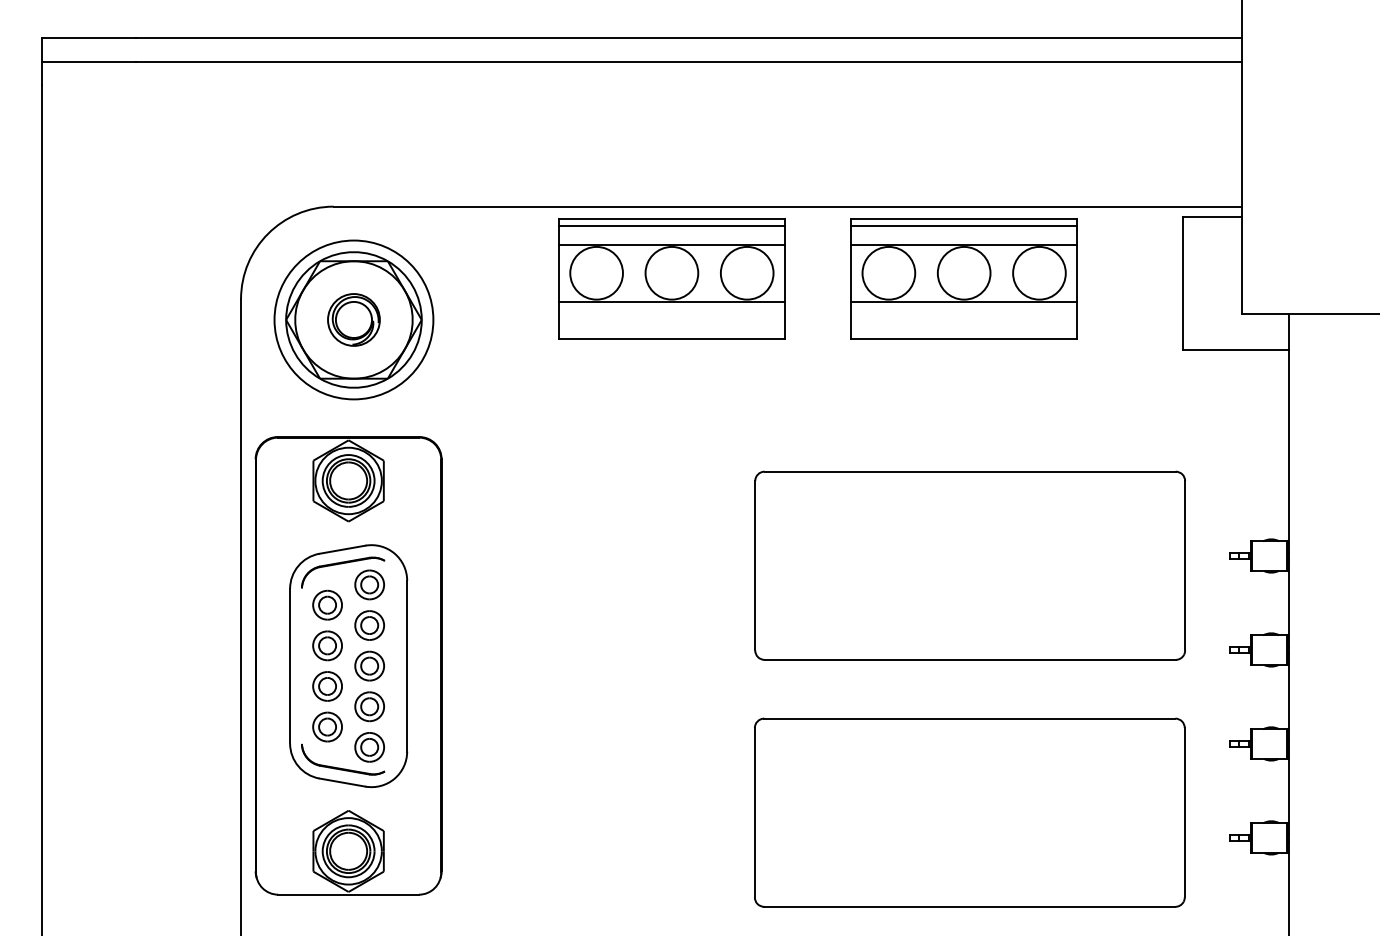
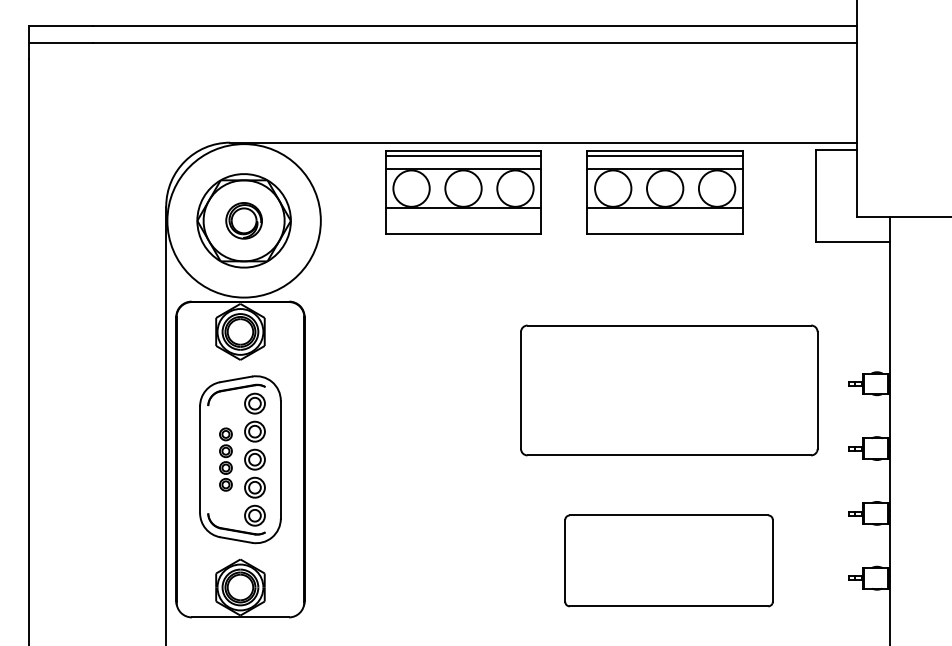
circle: (353, 319) -> (243, 220), size x1.4
part: (326, 665) -> (225, 459), size x0.6
part: (968, 812) -> (668, 560), size x0.7

